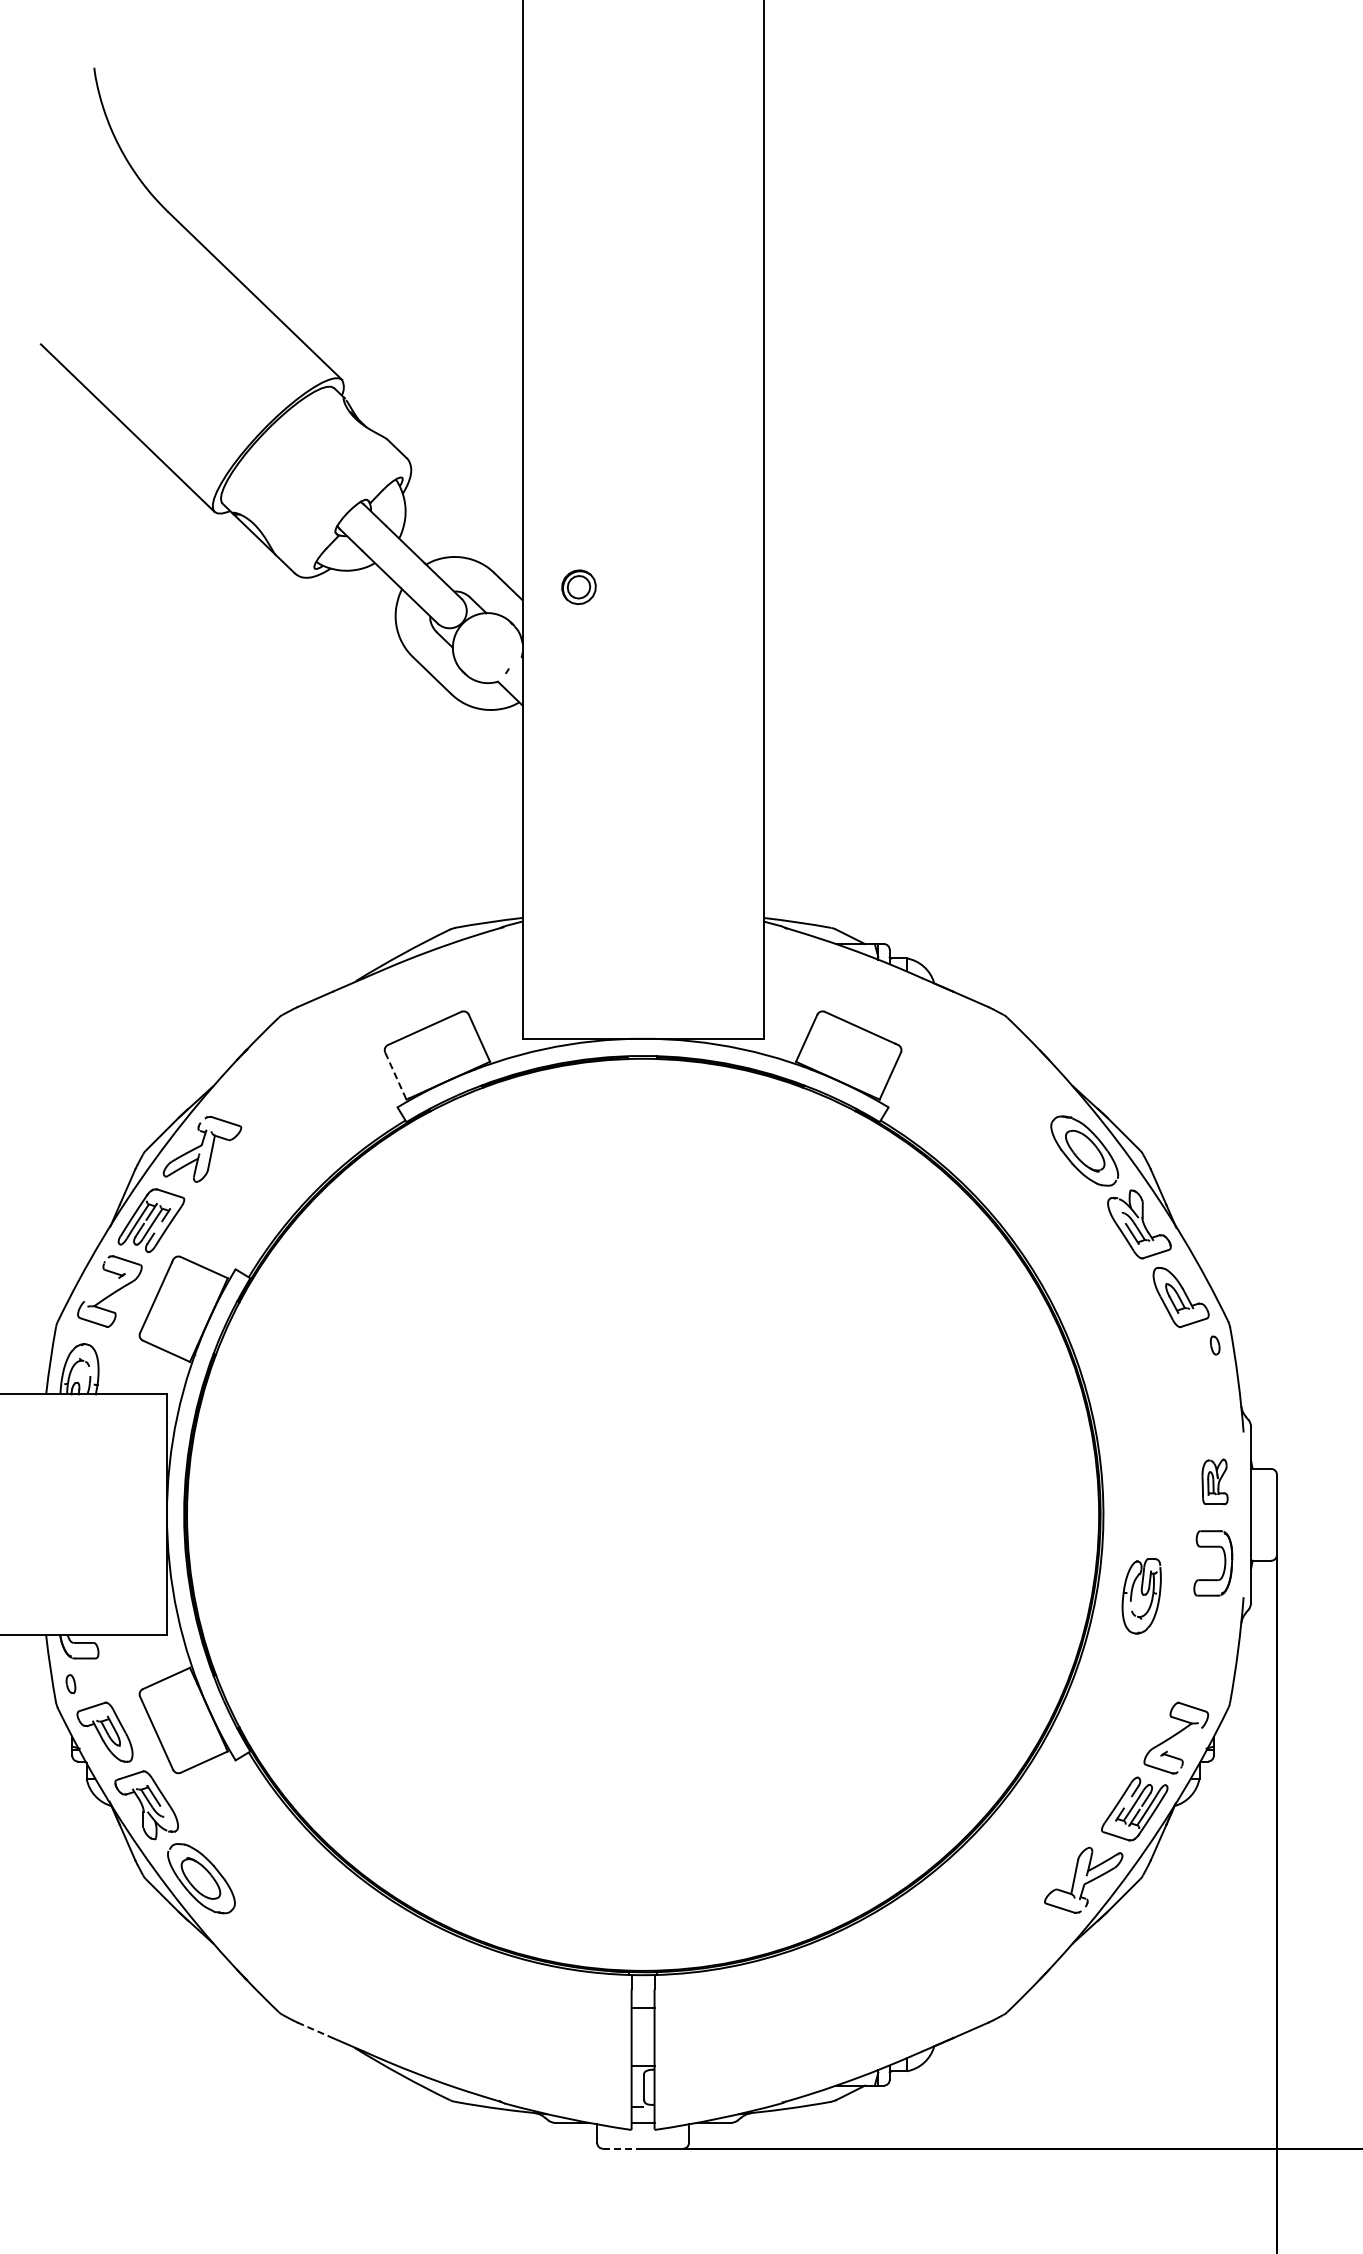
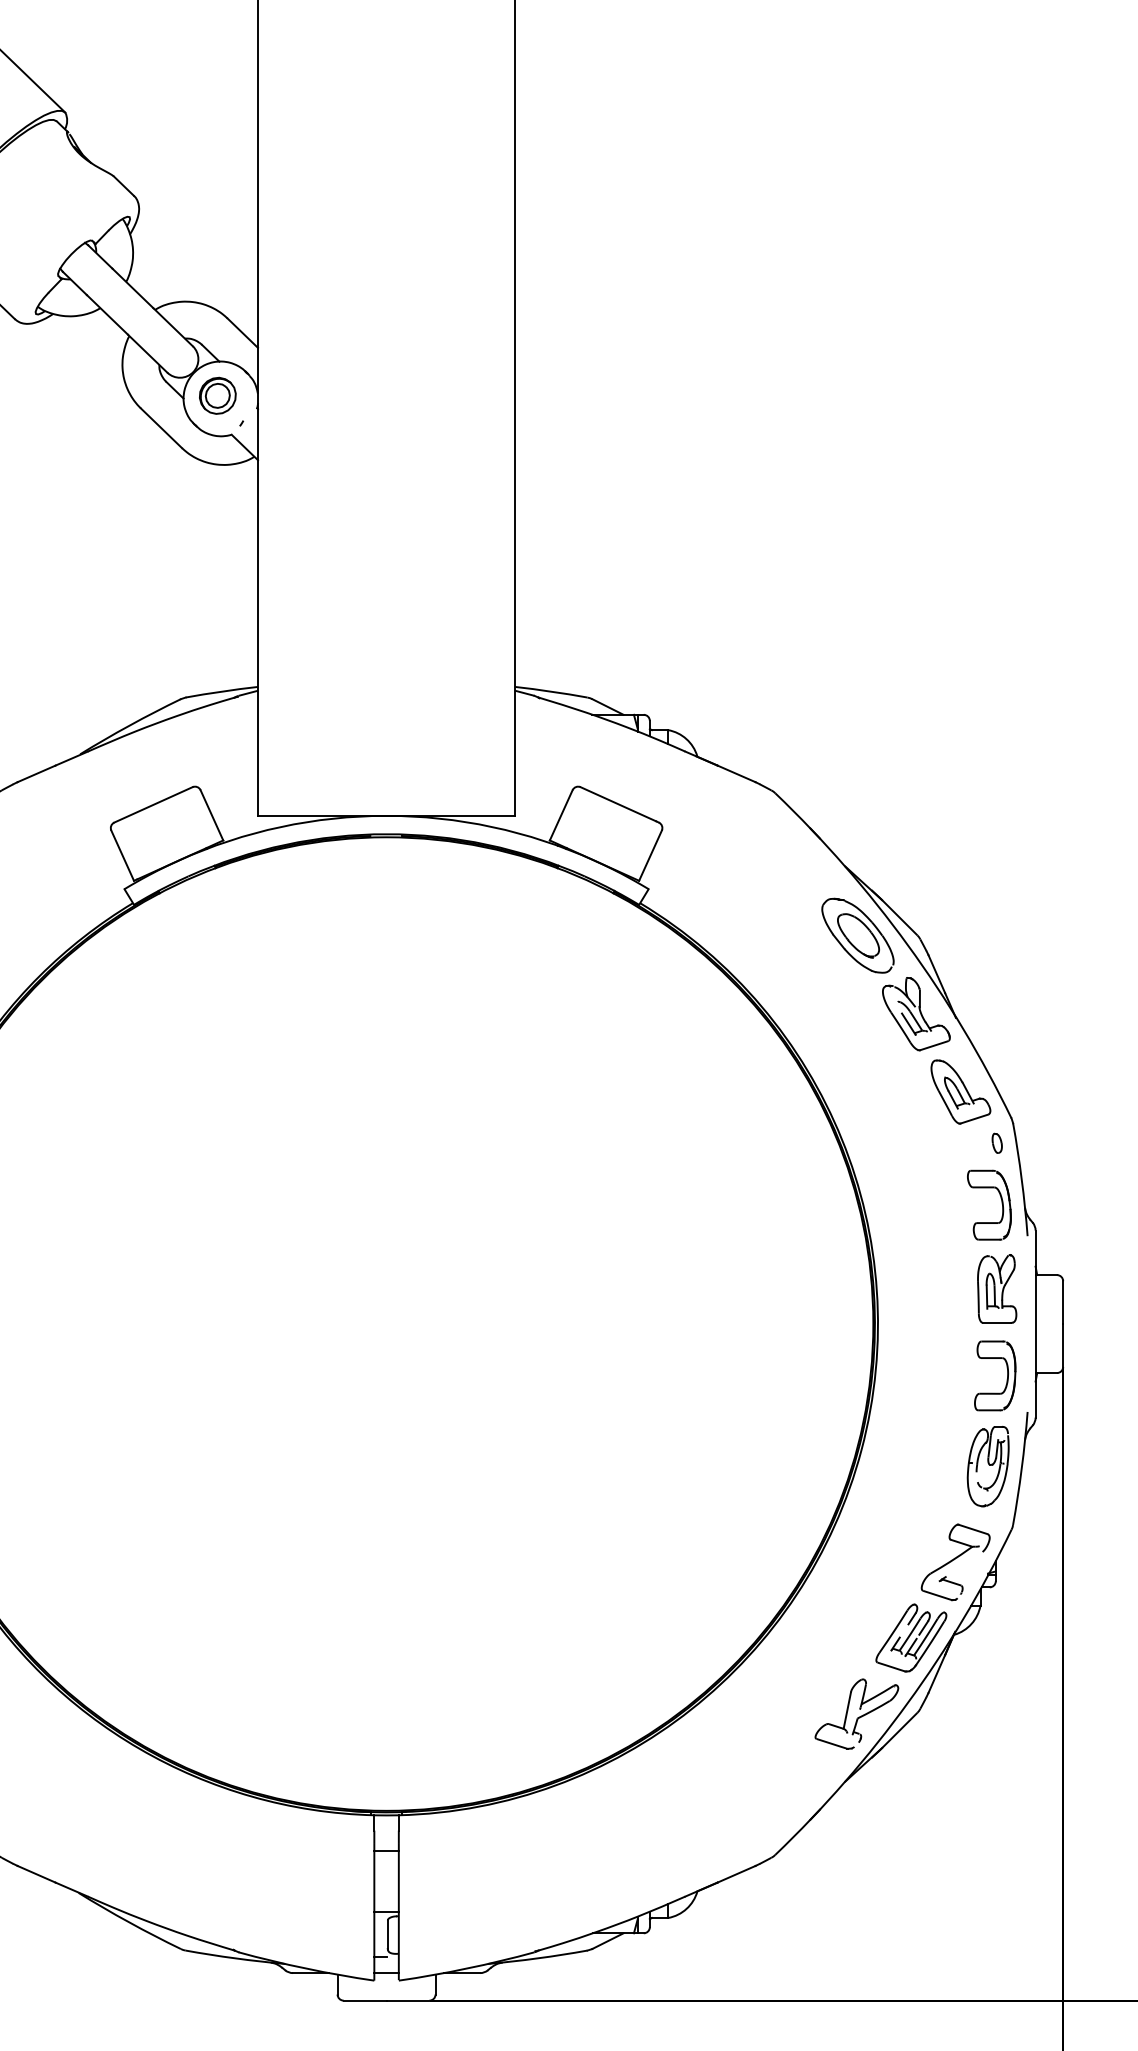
part: (578, 587) -> (217, 396), moved
line: (395, 1076) -> (122, 856), dashed -> solid
part: (1219, 1403) -> (1001, 1205), added
part: (1214, 1481) -> (996, 1288), size x1.43
part: (1141, 1596) -> (987, 1466), moved
line: (315, 2030) -> (36, 1874), dashed -> solid
line: (622, 2148) -> (364, 2000), dashed -> solid

